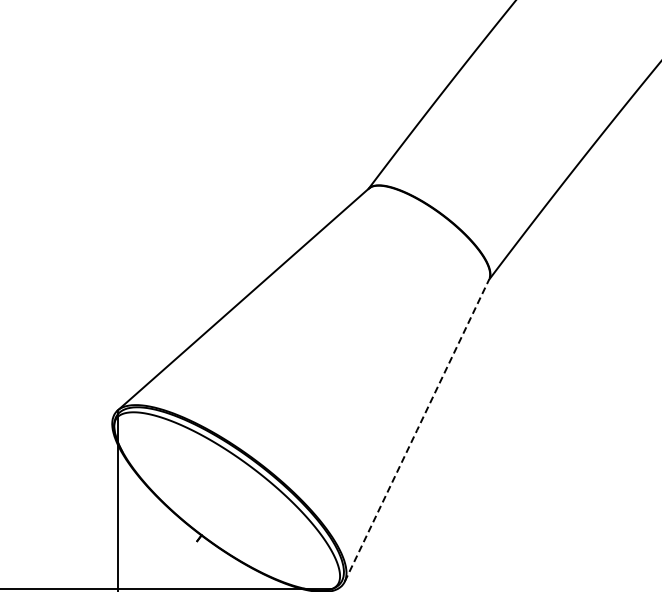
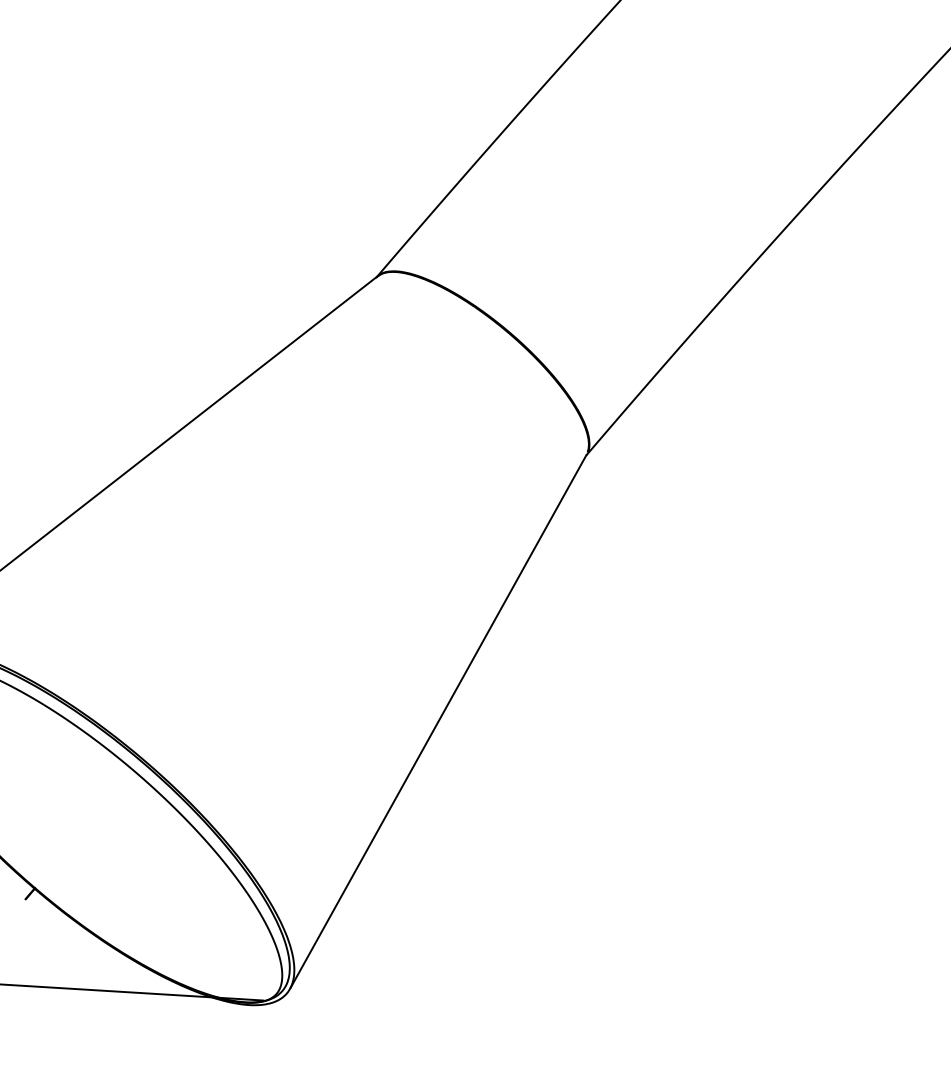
line: (417, 430) -> (439, 721), dashed -> solid

